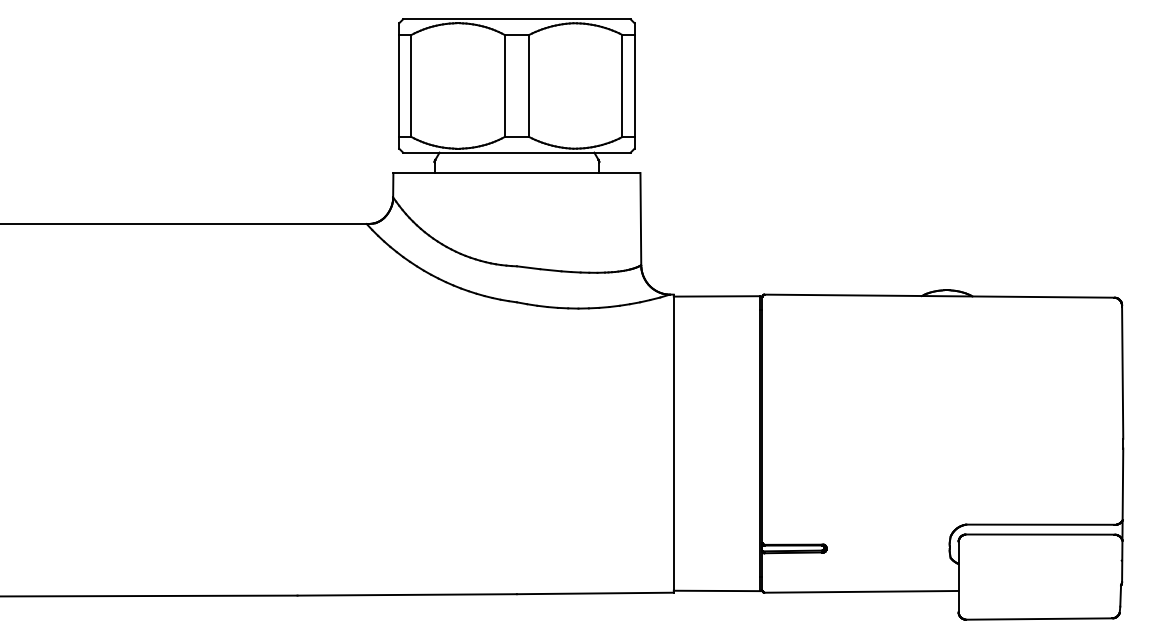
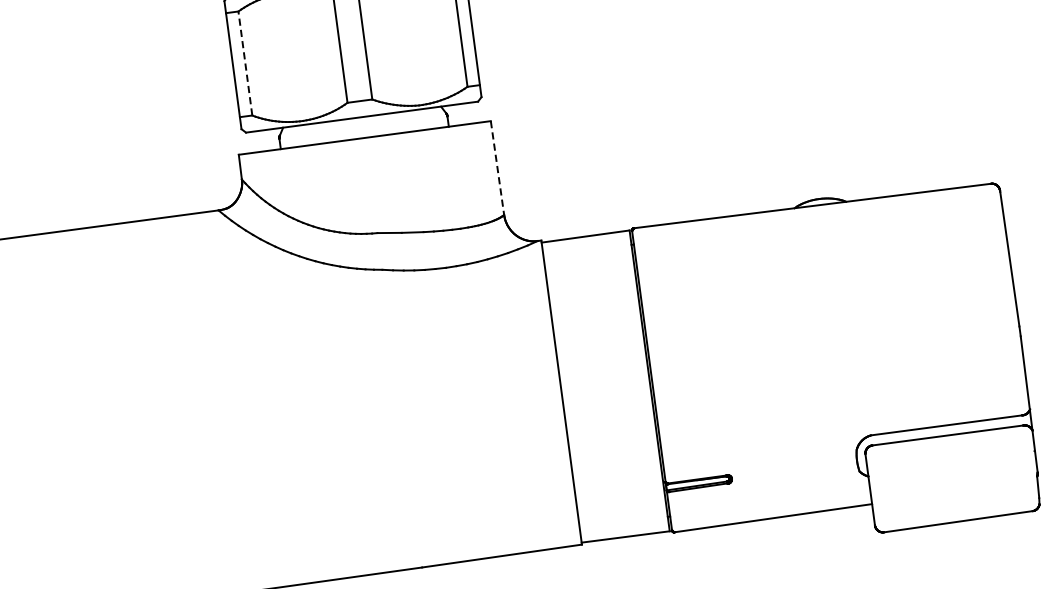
line: (411, 86) -> (245, 64), solid -> dashed
line: (640, 219) -> (497, 168), solid -> dashed

